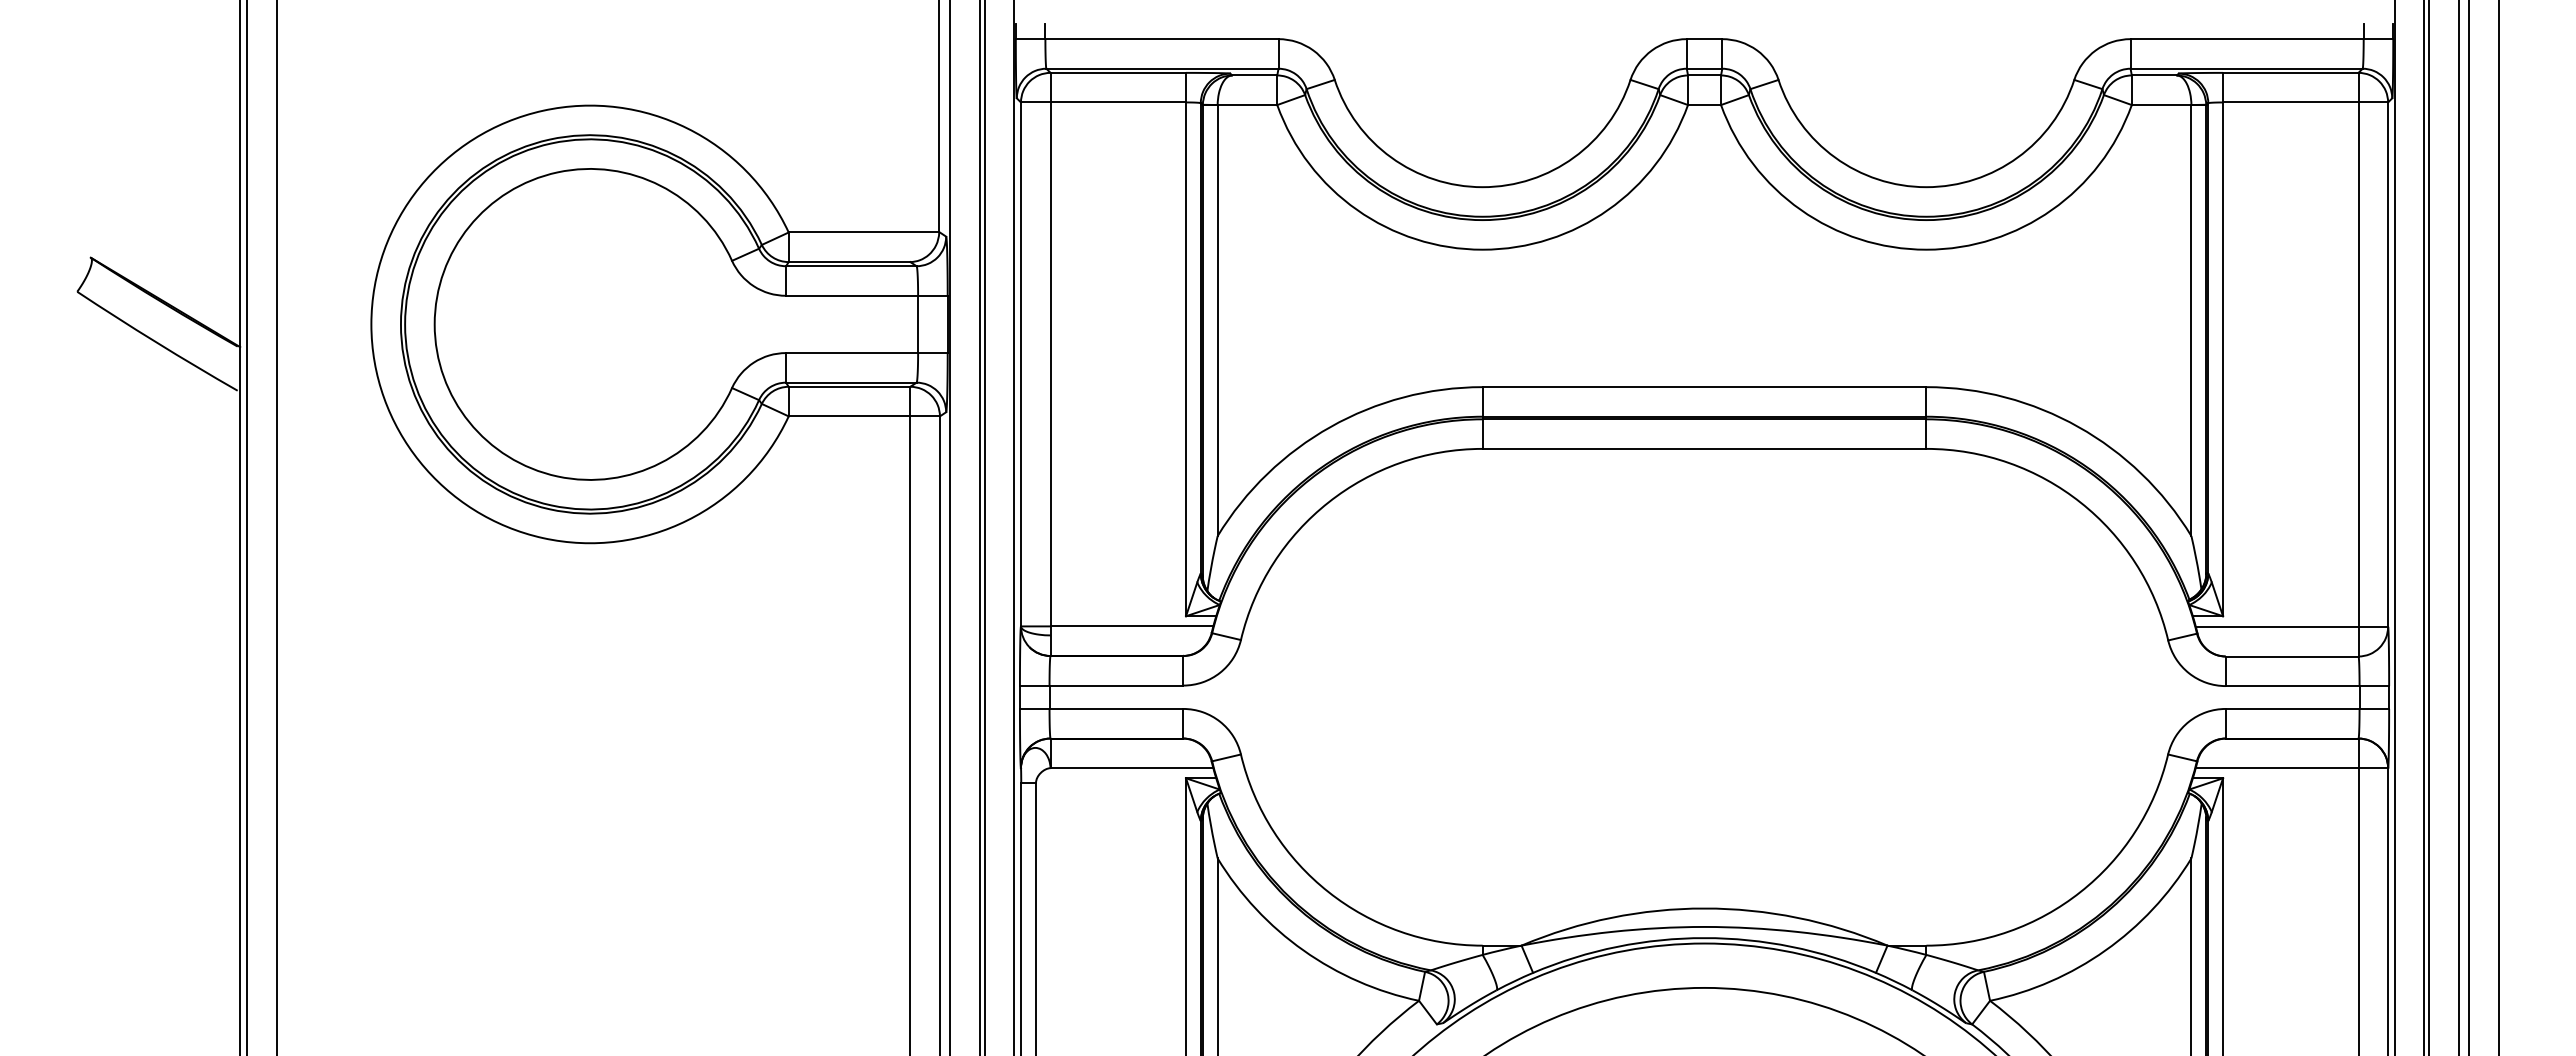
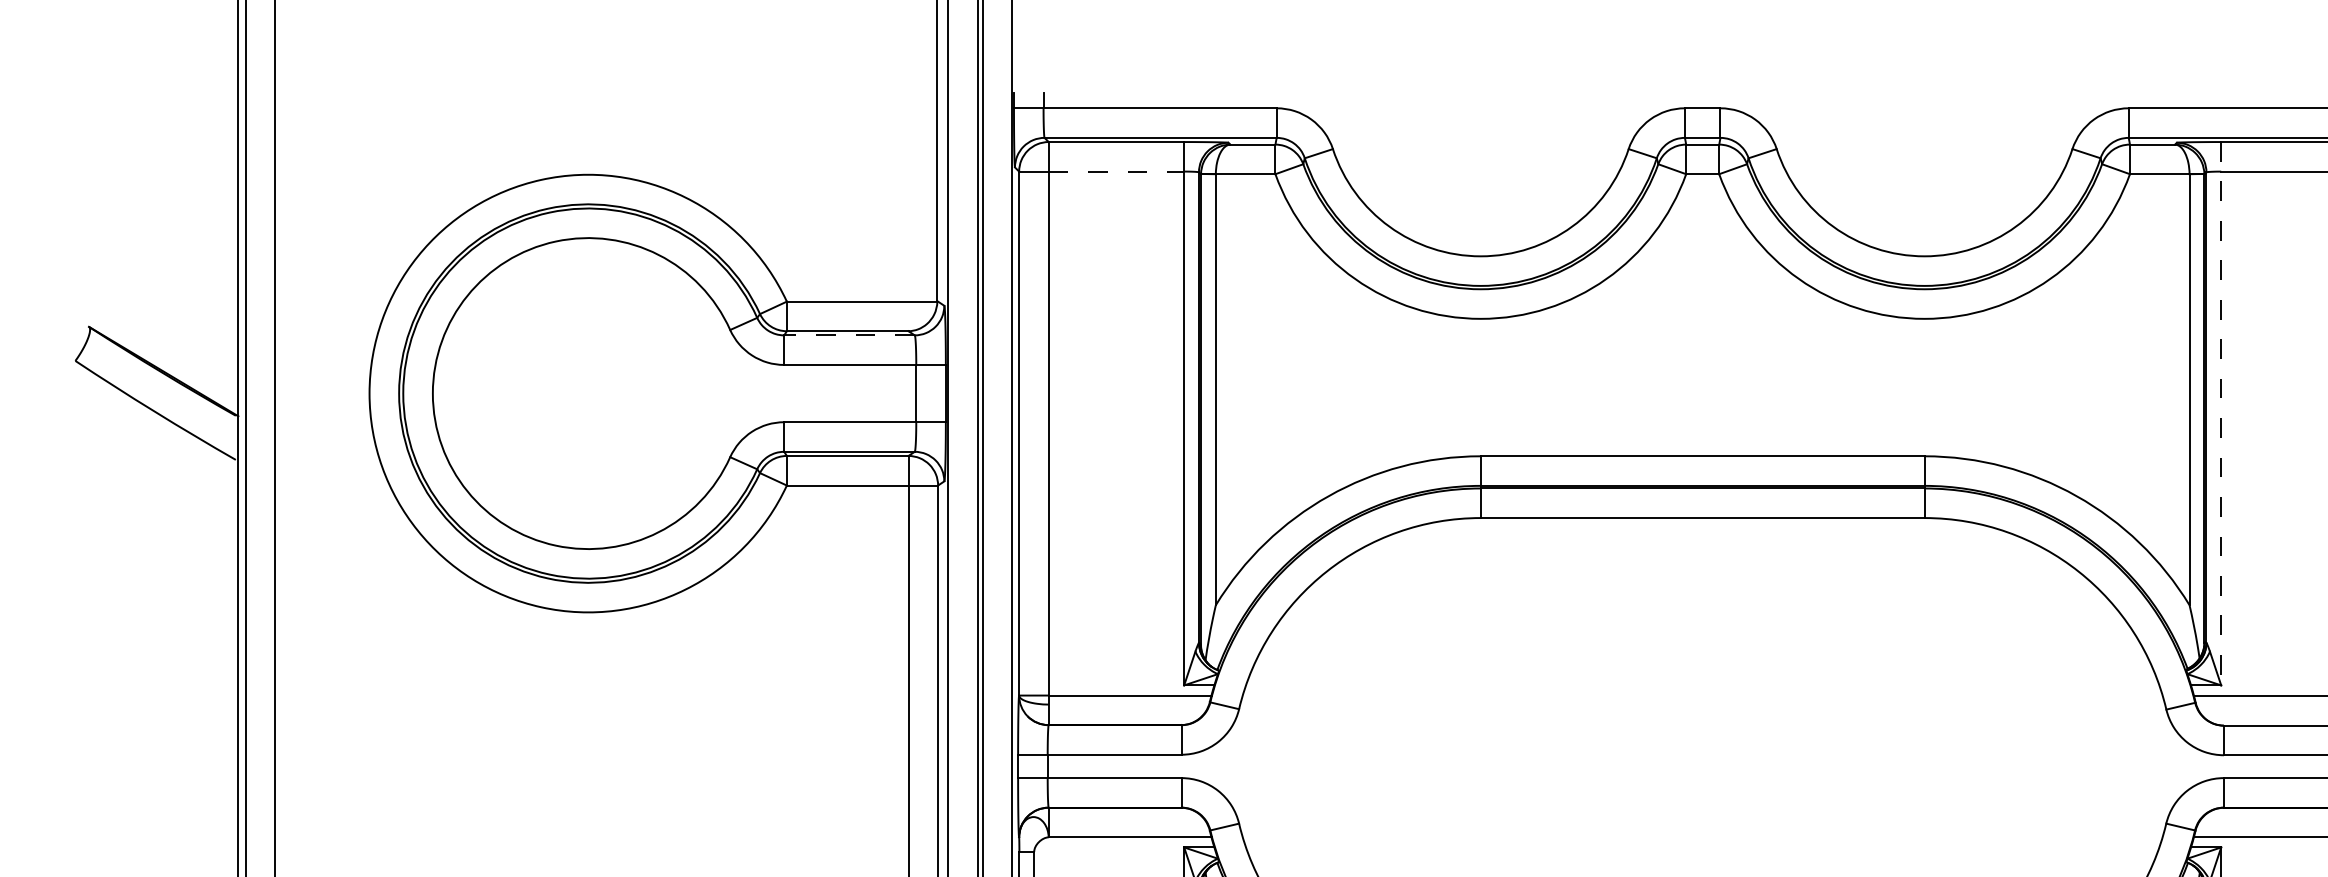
line: (1118, 102) -> (1116, 171), solid -> dashed
line: (850, 266) -> (848, 335), solid -> dashed
line: (2223, 344) -> (2221, 413), solid -> dashed

